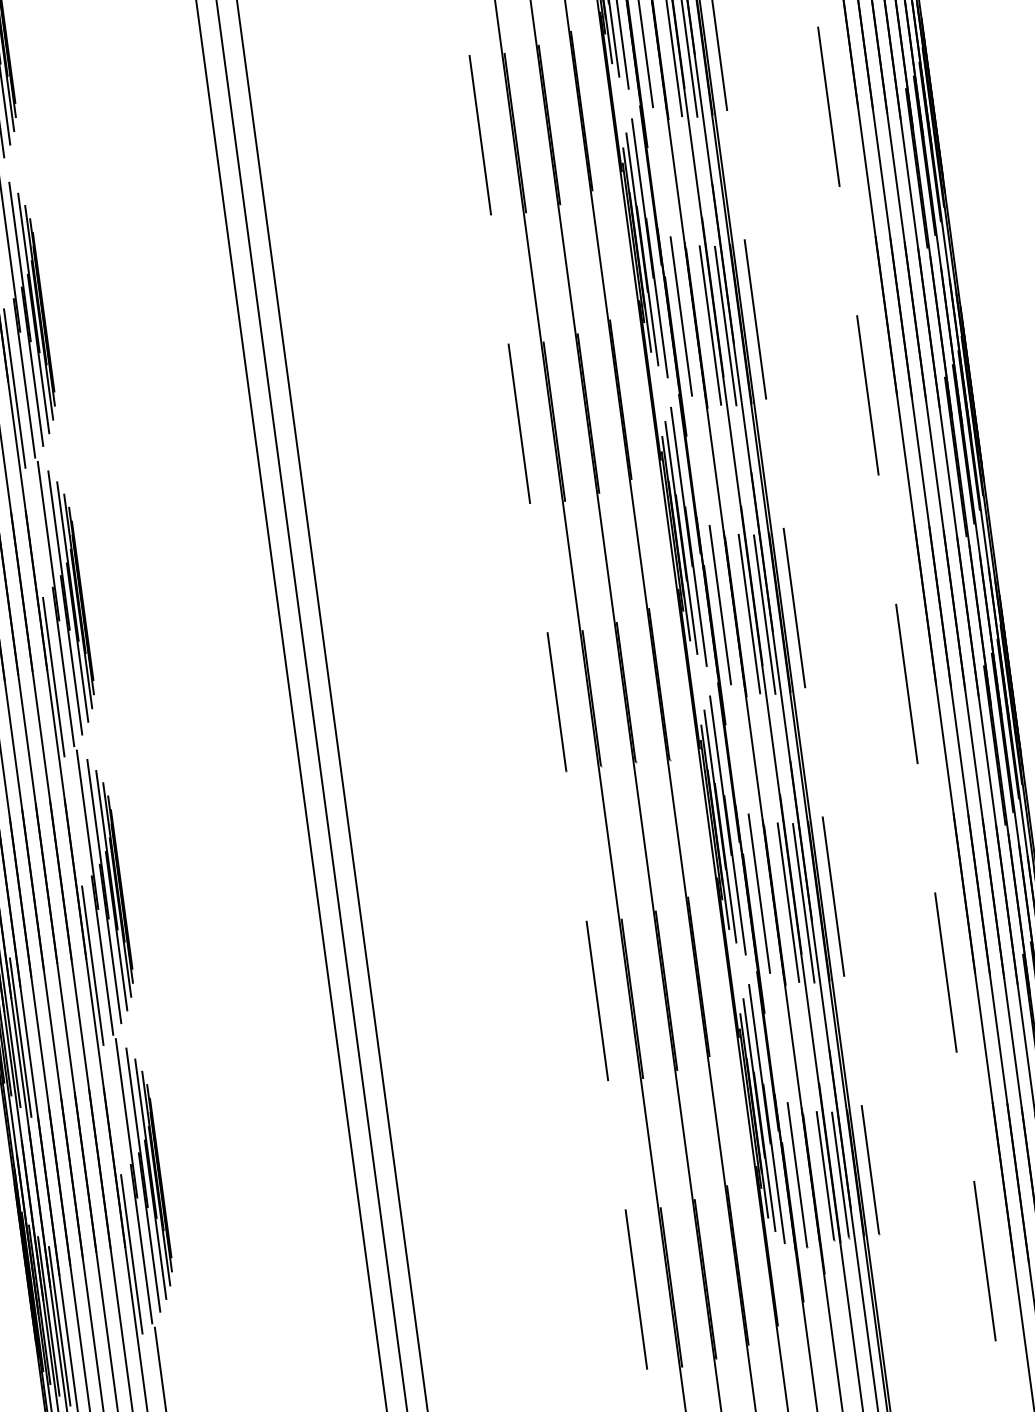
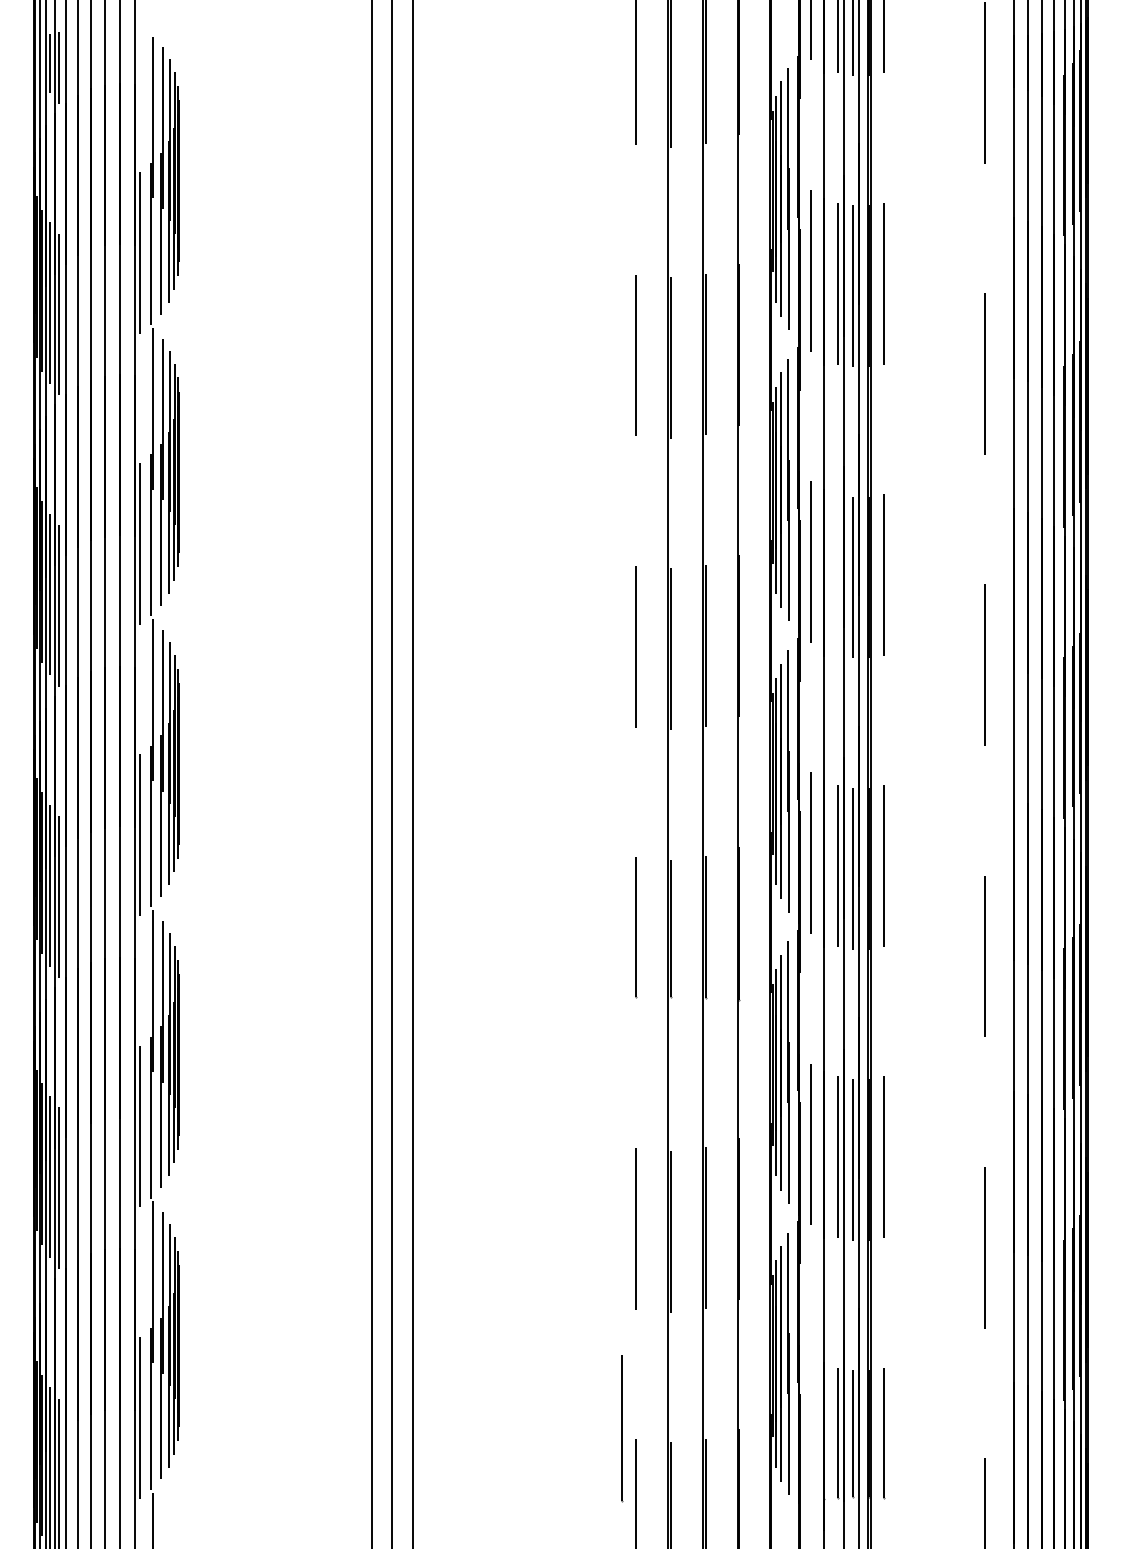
line: (710, 325) -> (838, 574), removed
line: (798, 1175) -> (622, 1428), moved

